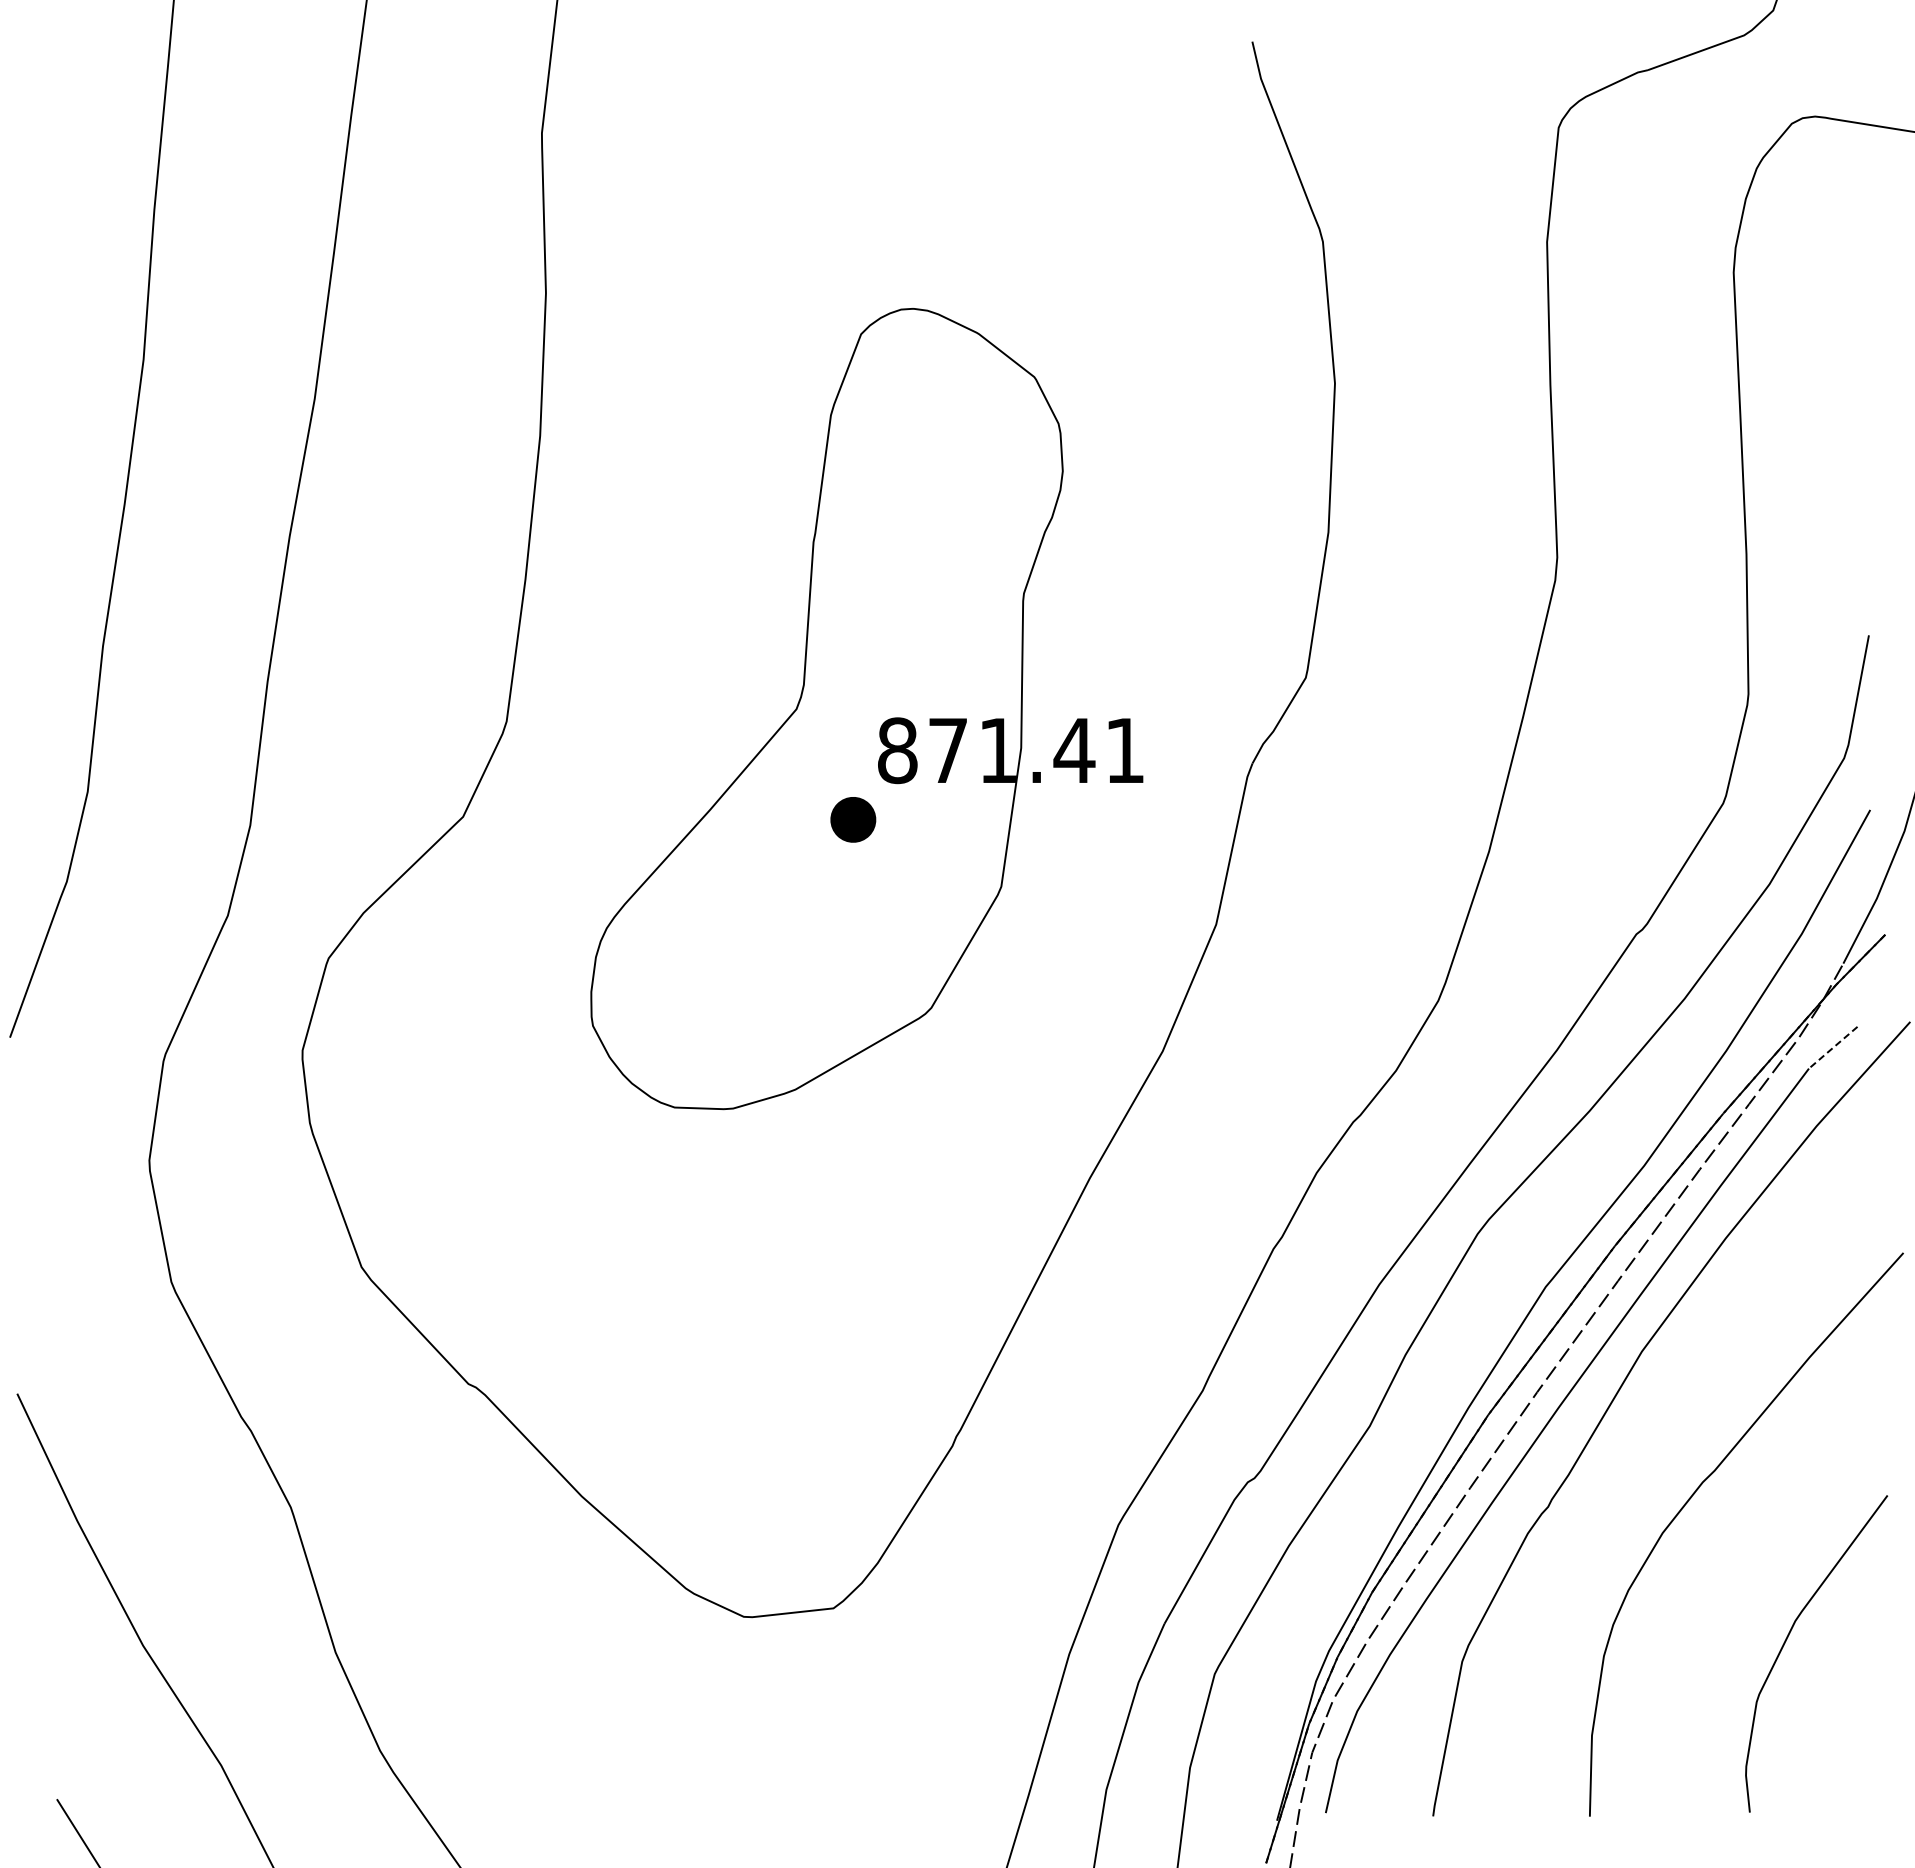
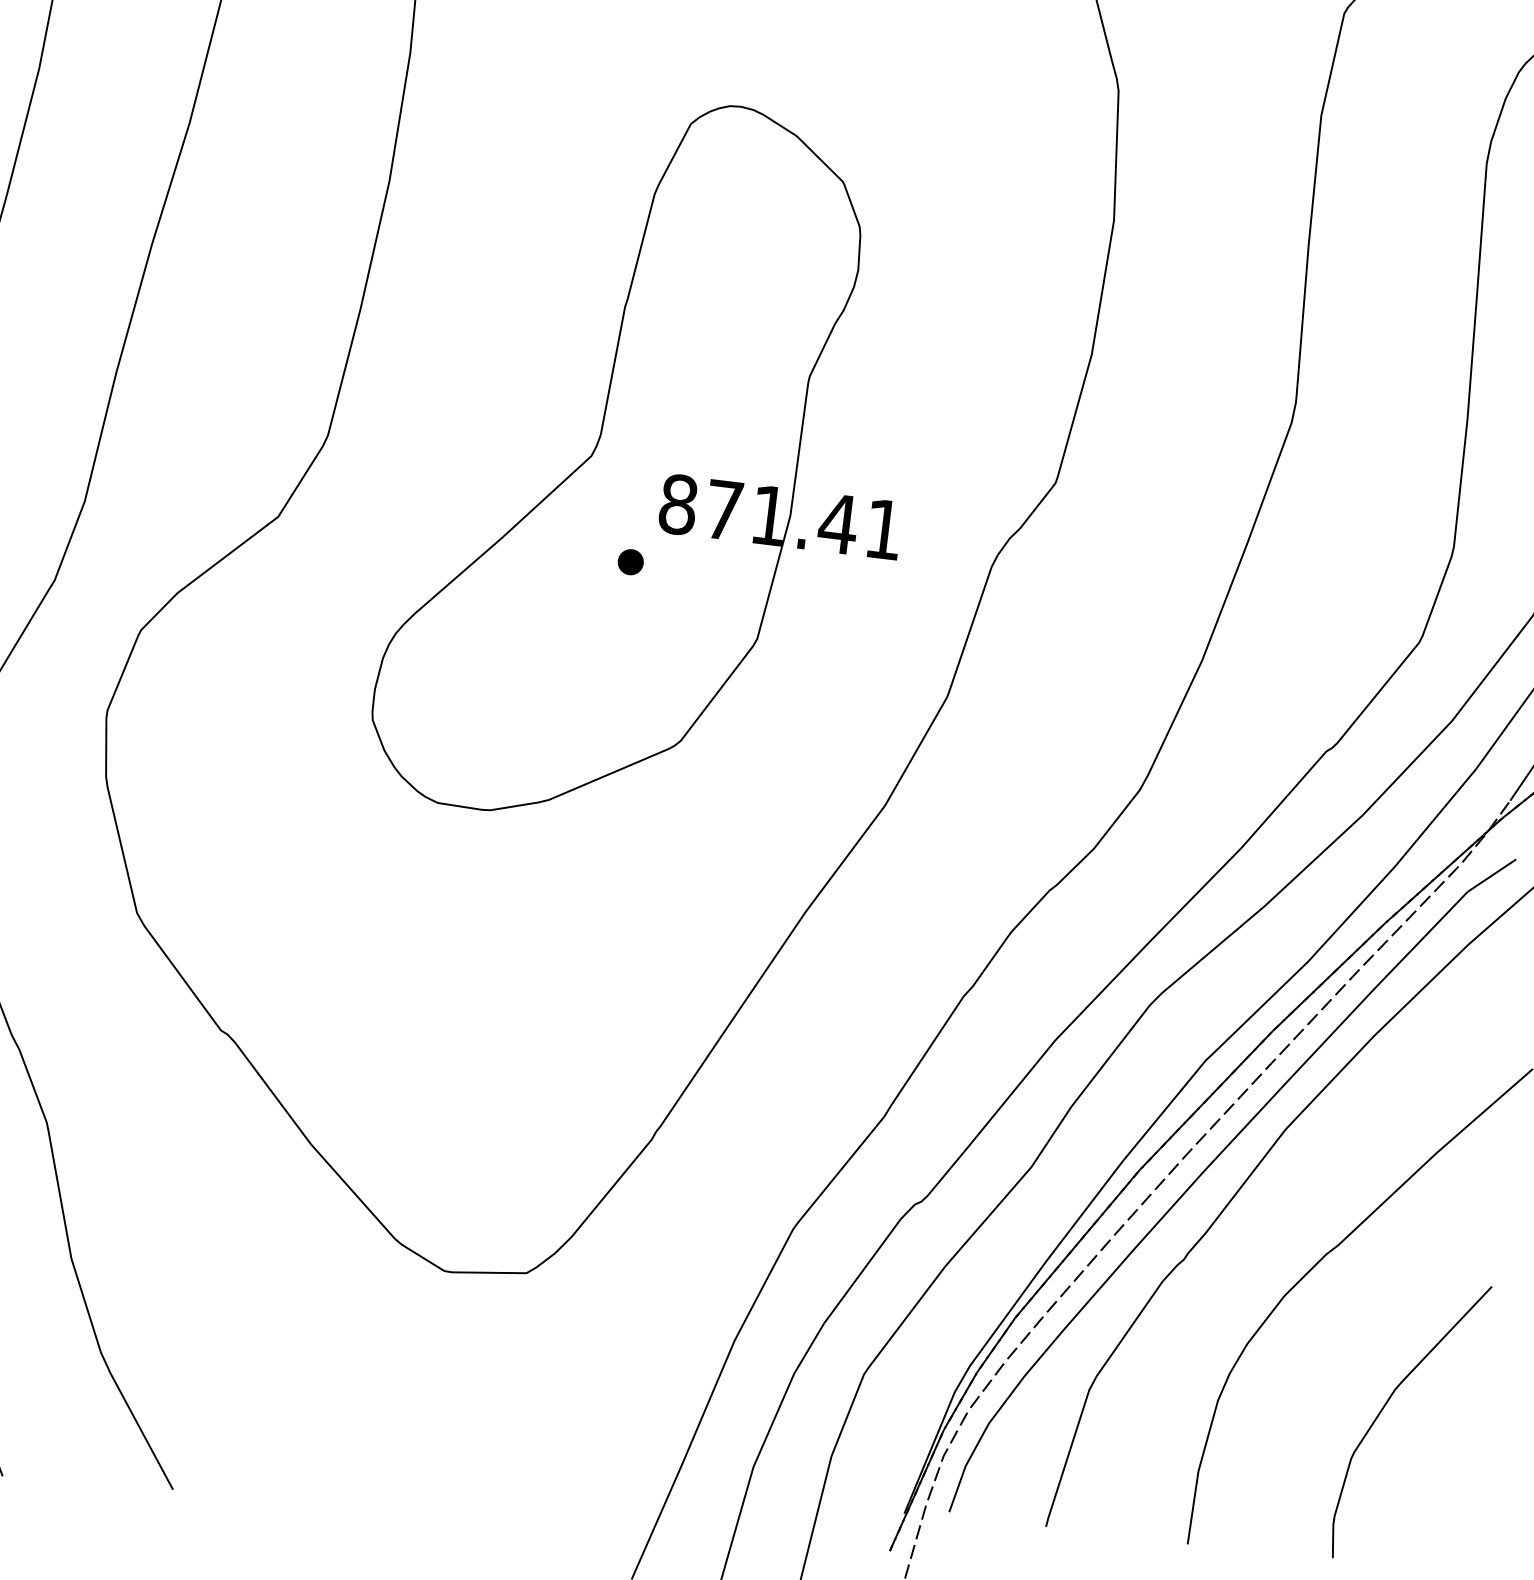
part: (853, 819) -> (630, 562), size x0.62
line: (1832, 1048) -> (1491, 876), dashed -> solid

